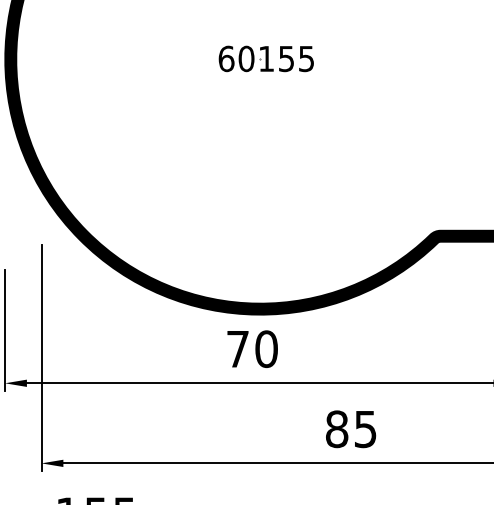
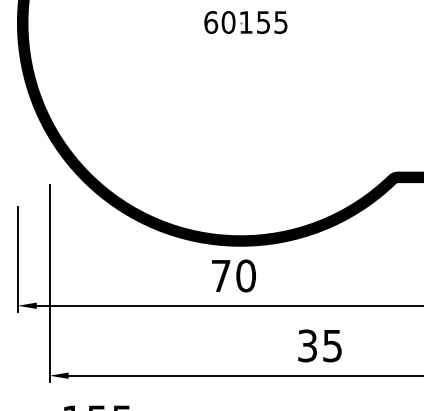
text: (337, 429) -> (308, 346), 85 -> 35

